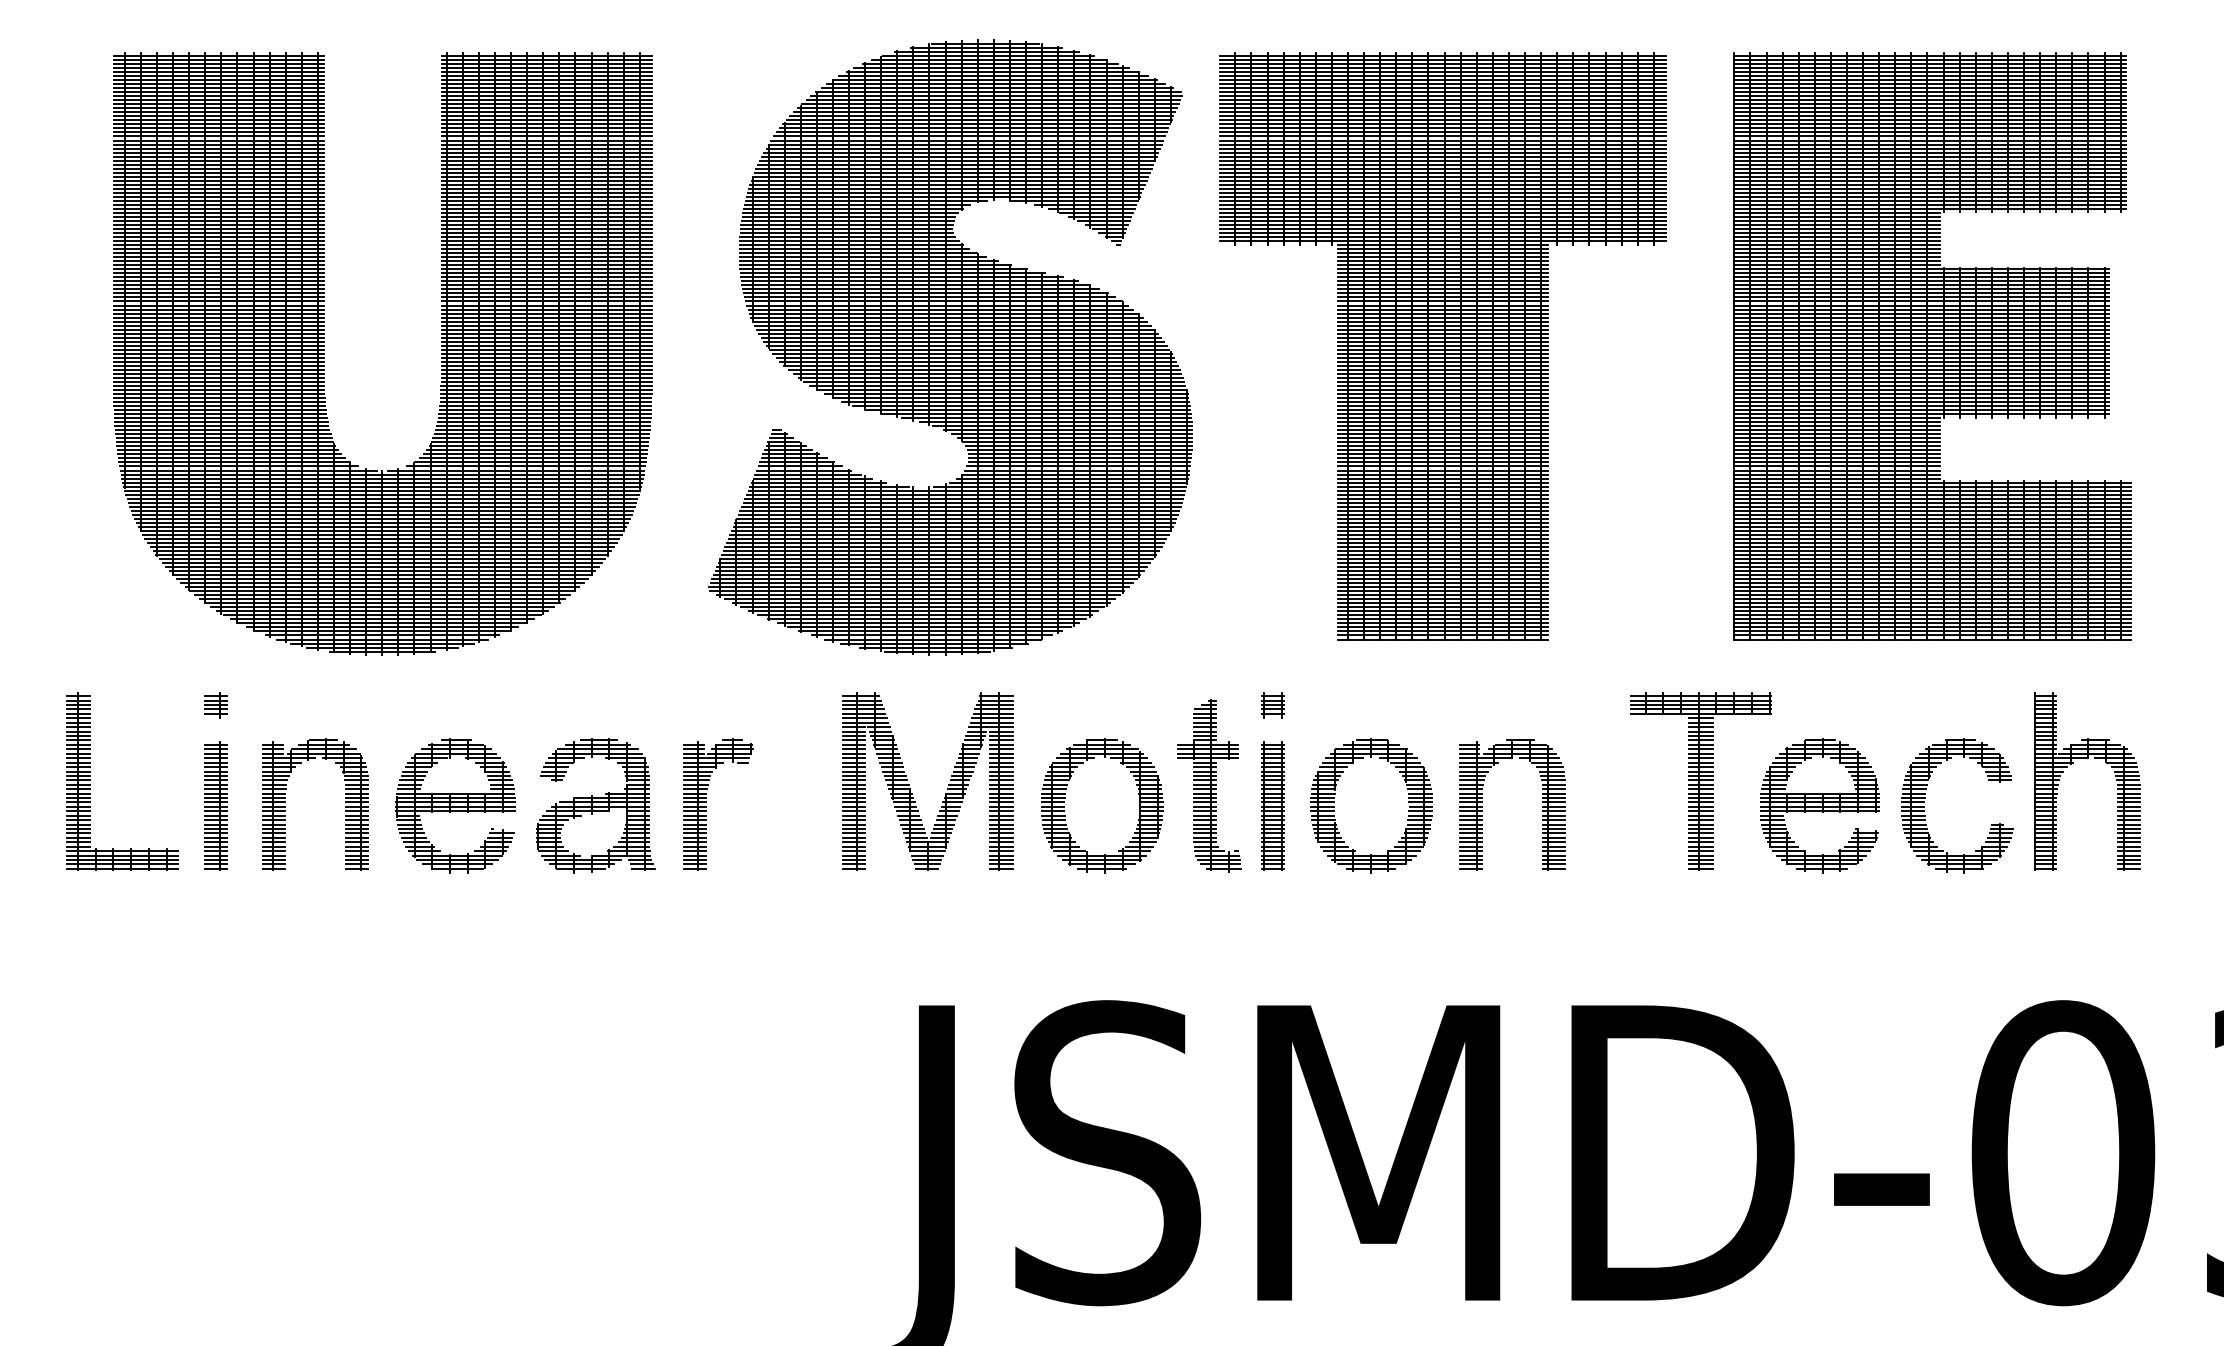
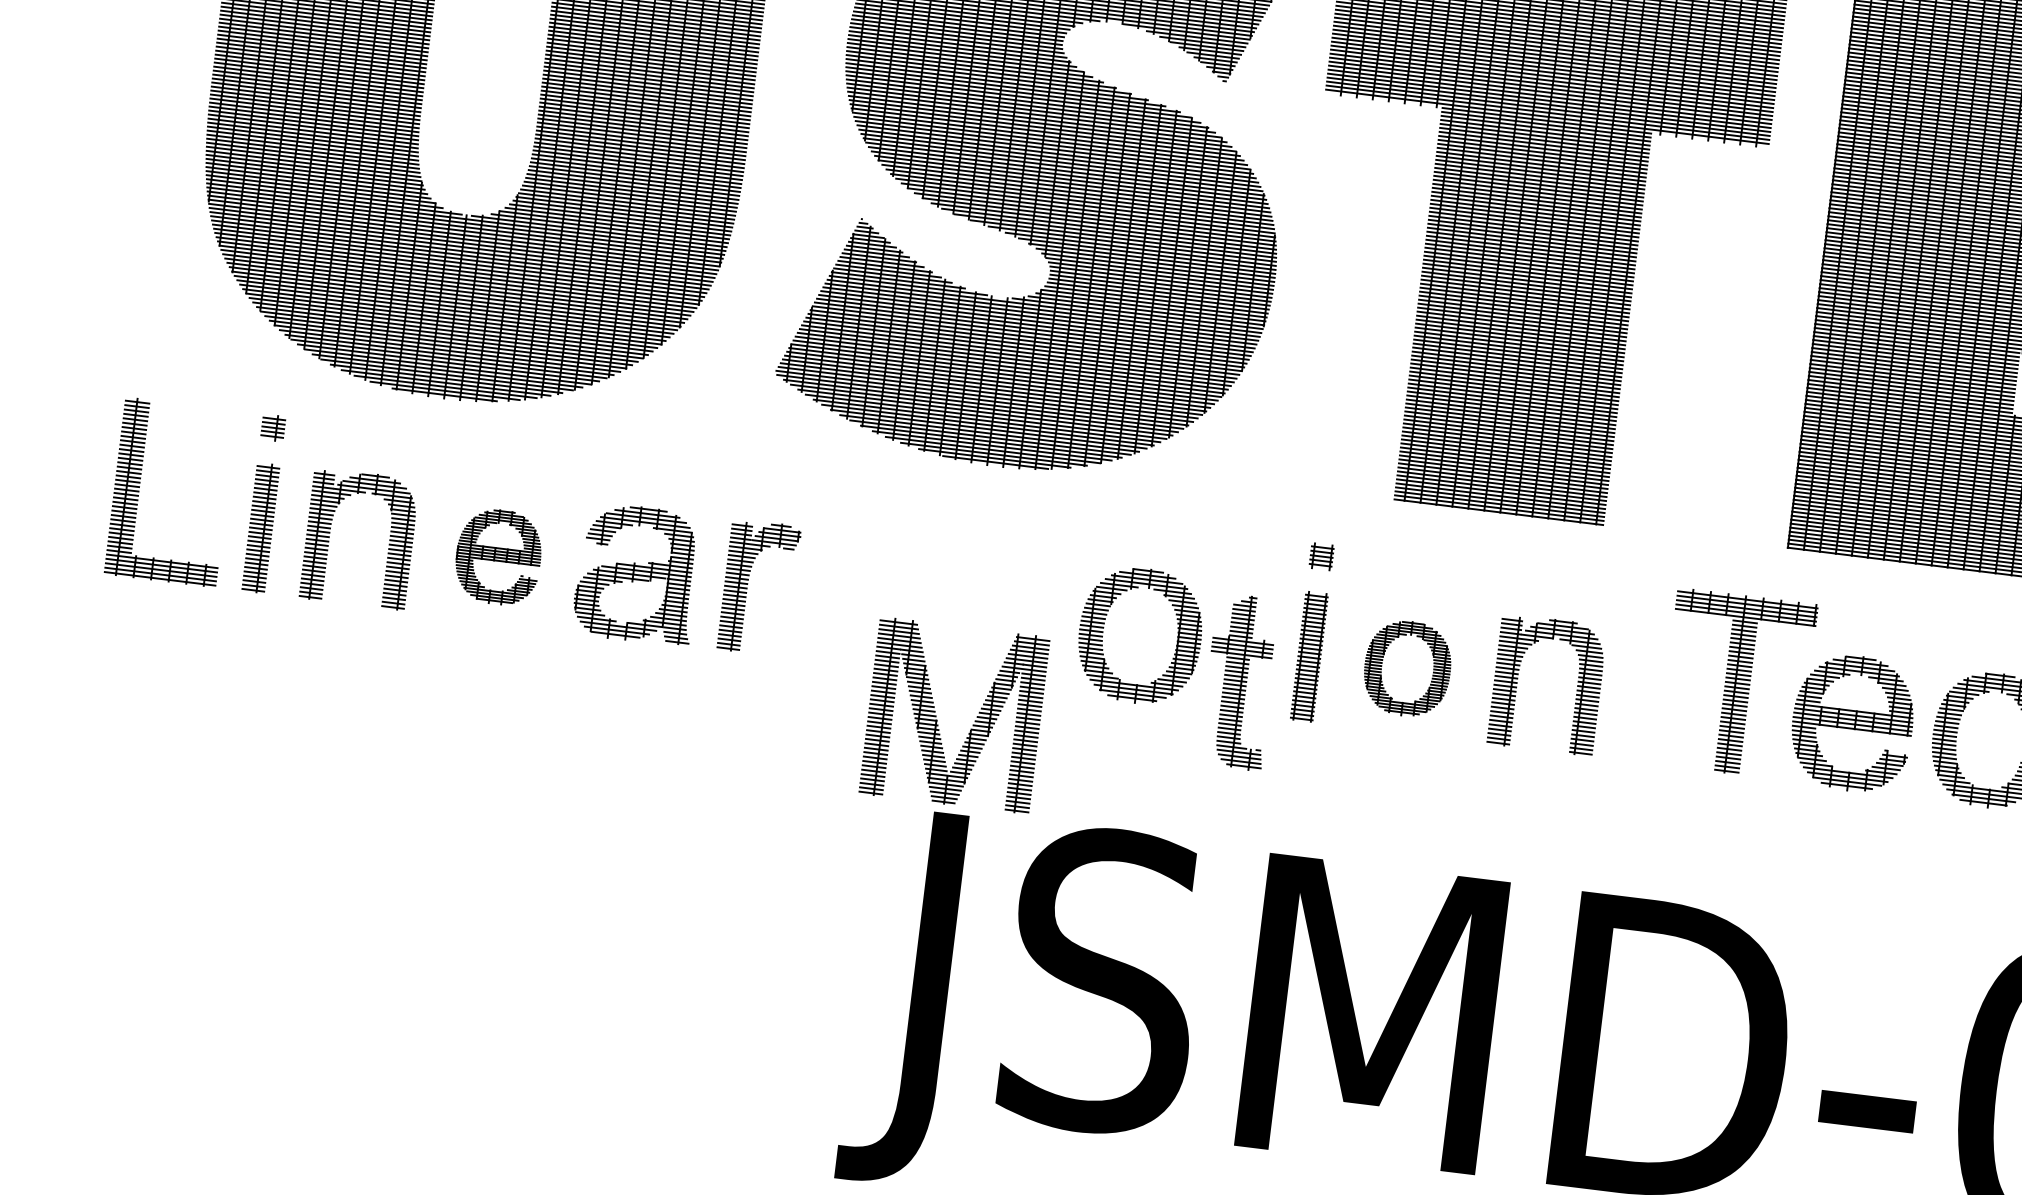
part: (909, 784) -> (936, 716), moved
part: (1209, 785) -> (1239, 681), moved
part: (455, 805) -> (498, 556), size x0.7
part: (1371, 805) -> (1407, 668), size x0.7

